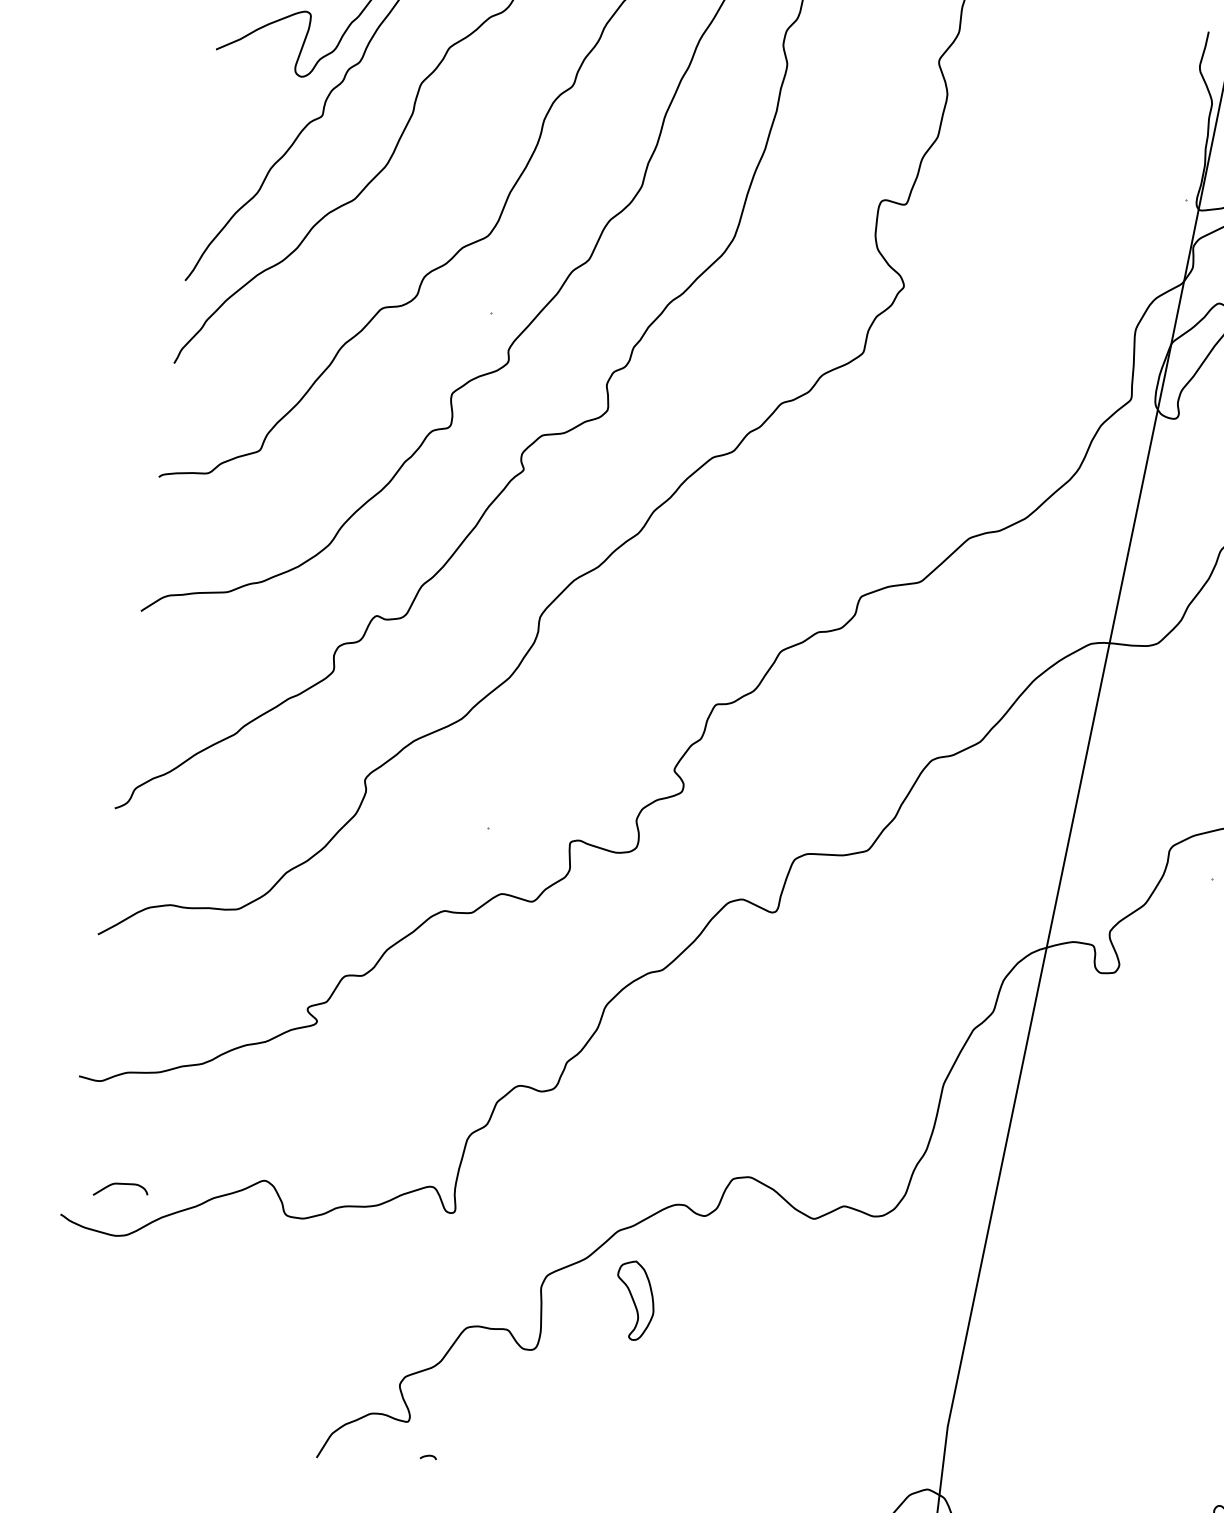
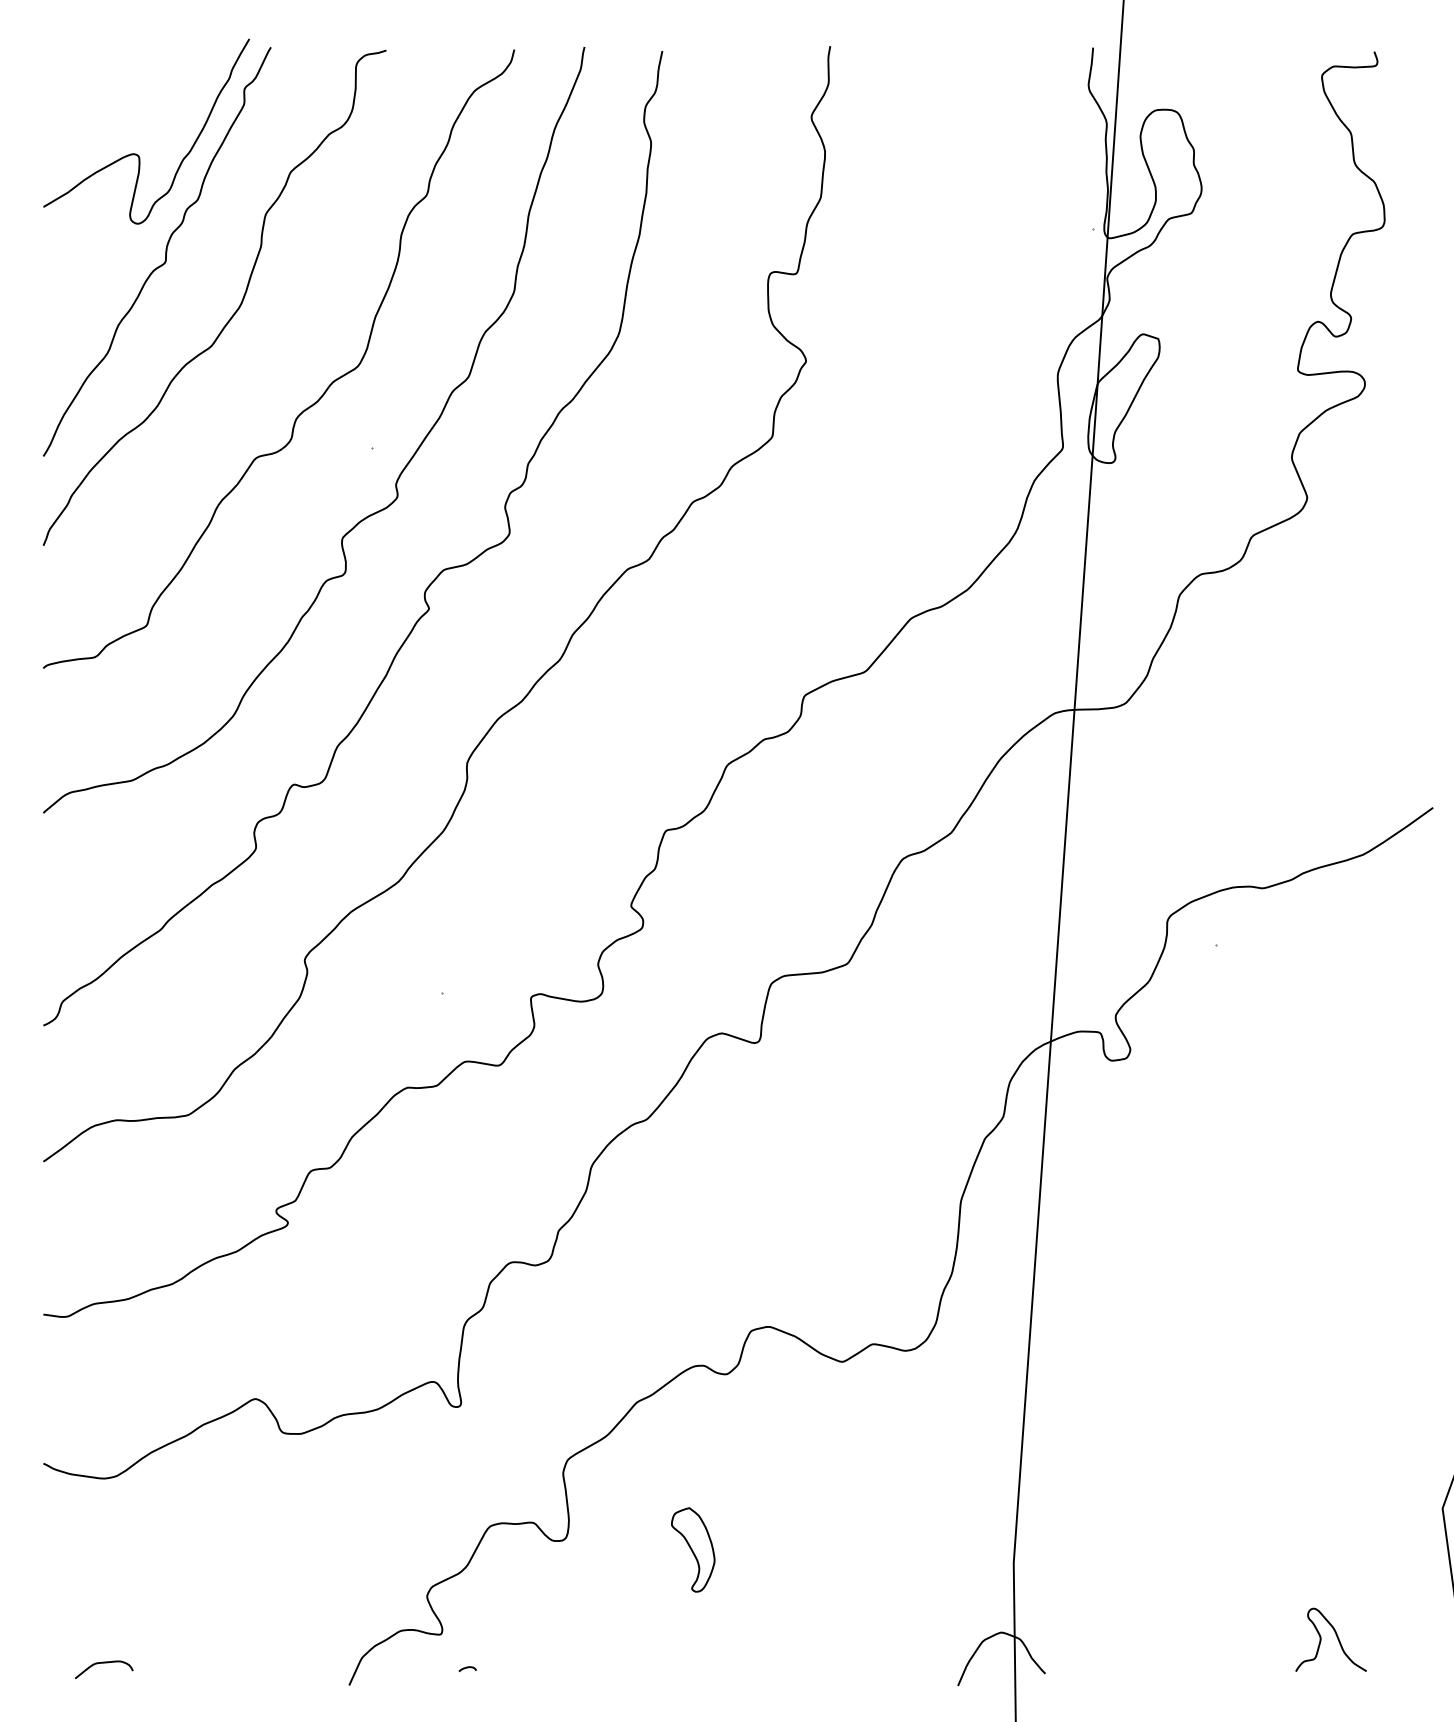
curve: (122, 1184) -> (104, 1663), moved
part: (635, 1300) -> (693, 1549), moved

